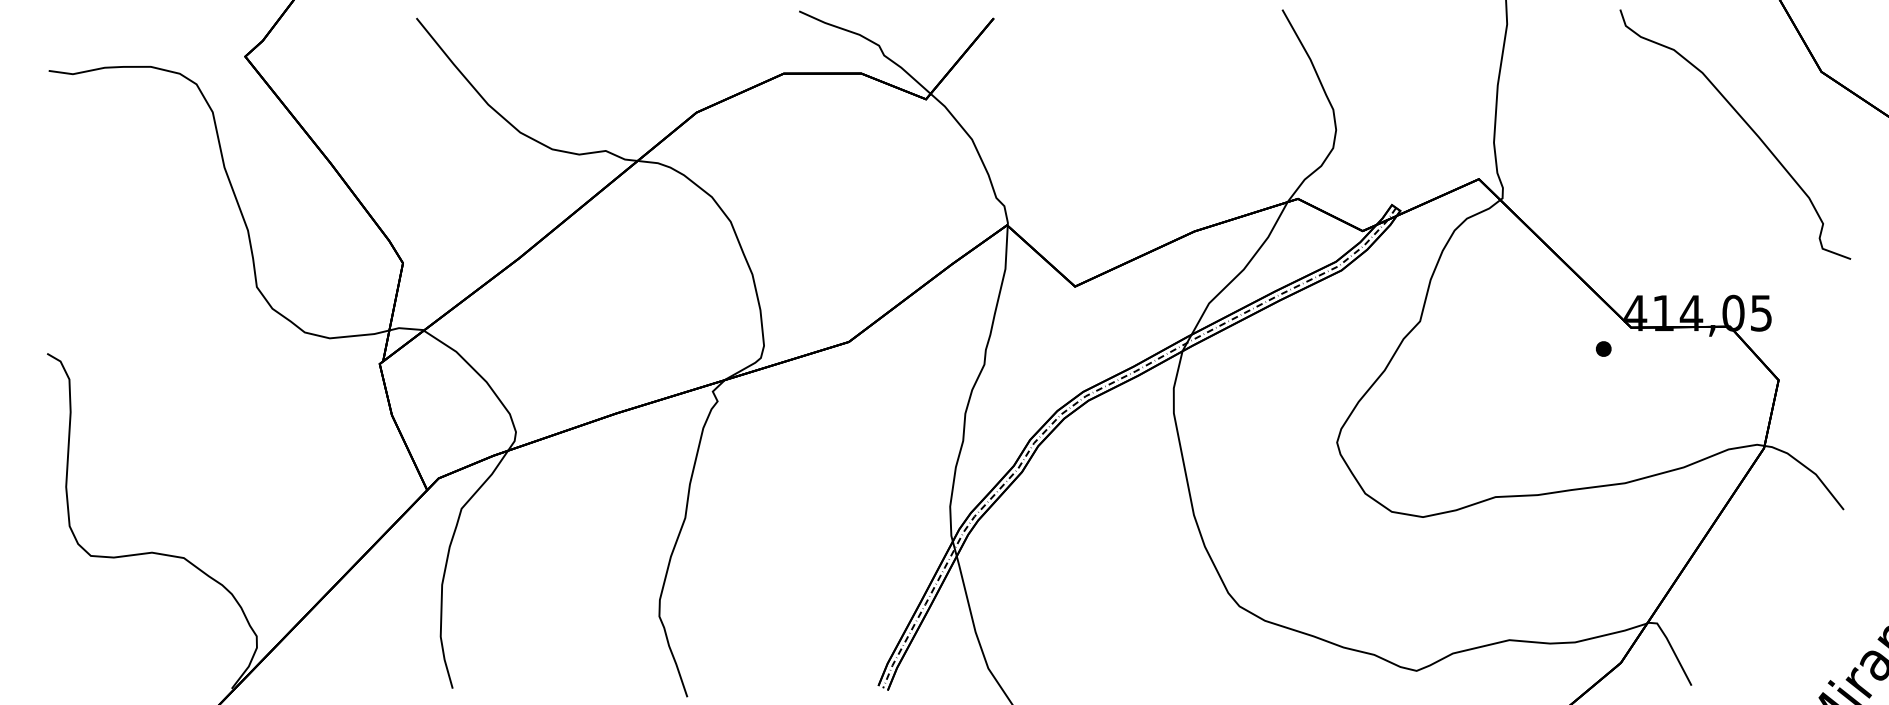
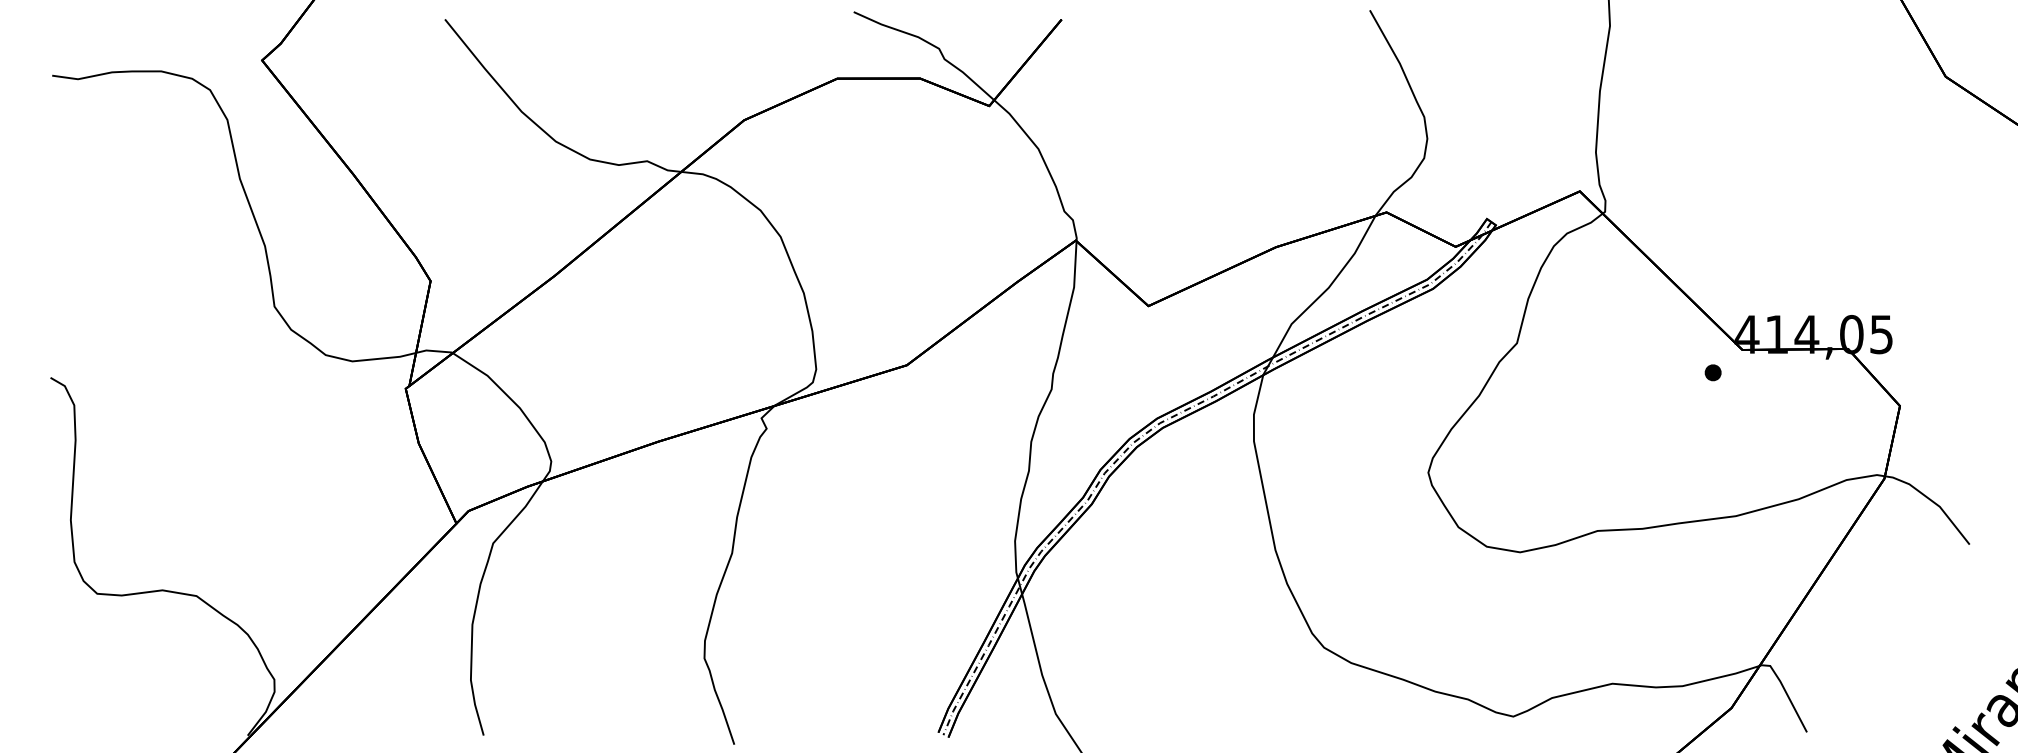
curve: (1748, 126) -> (1867, 135), removed

